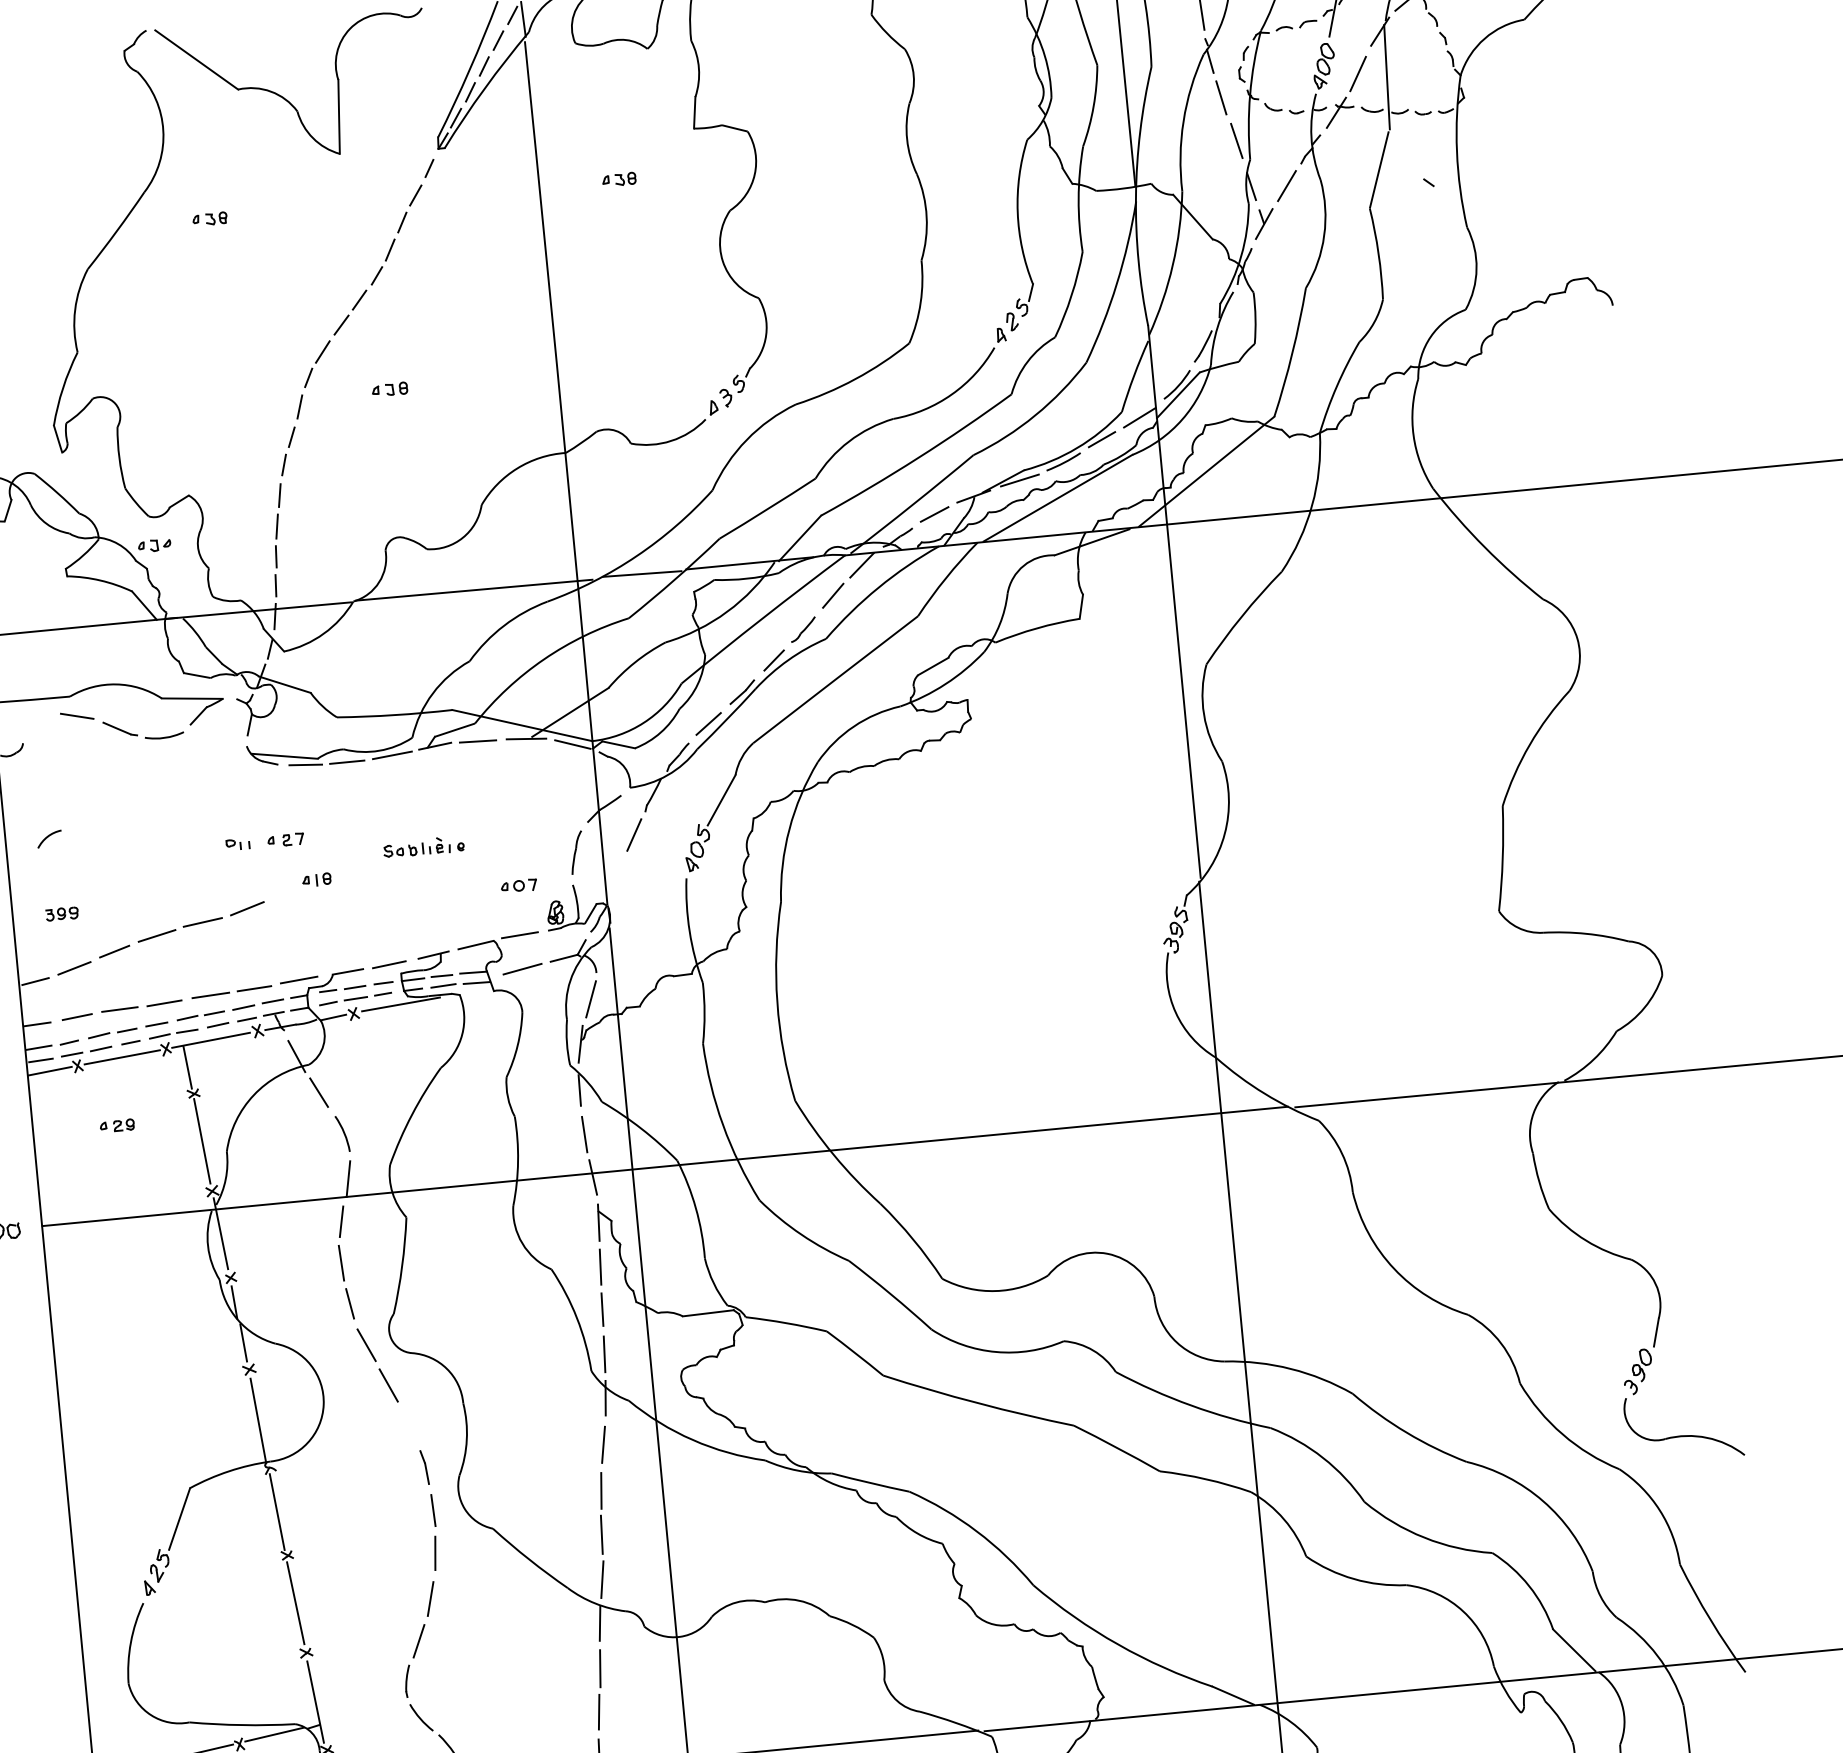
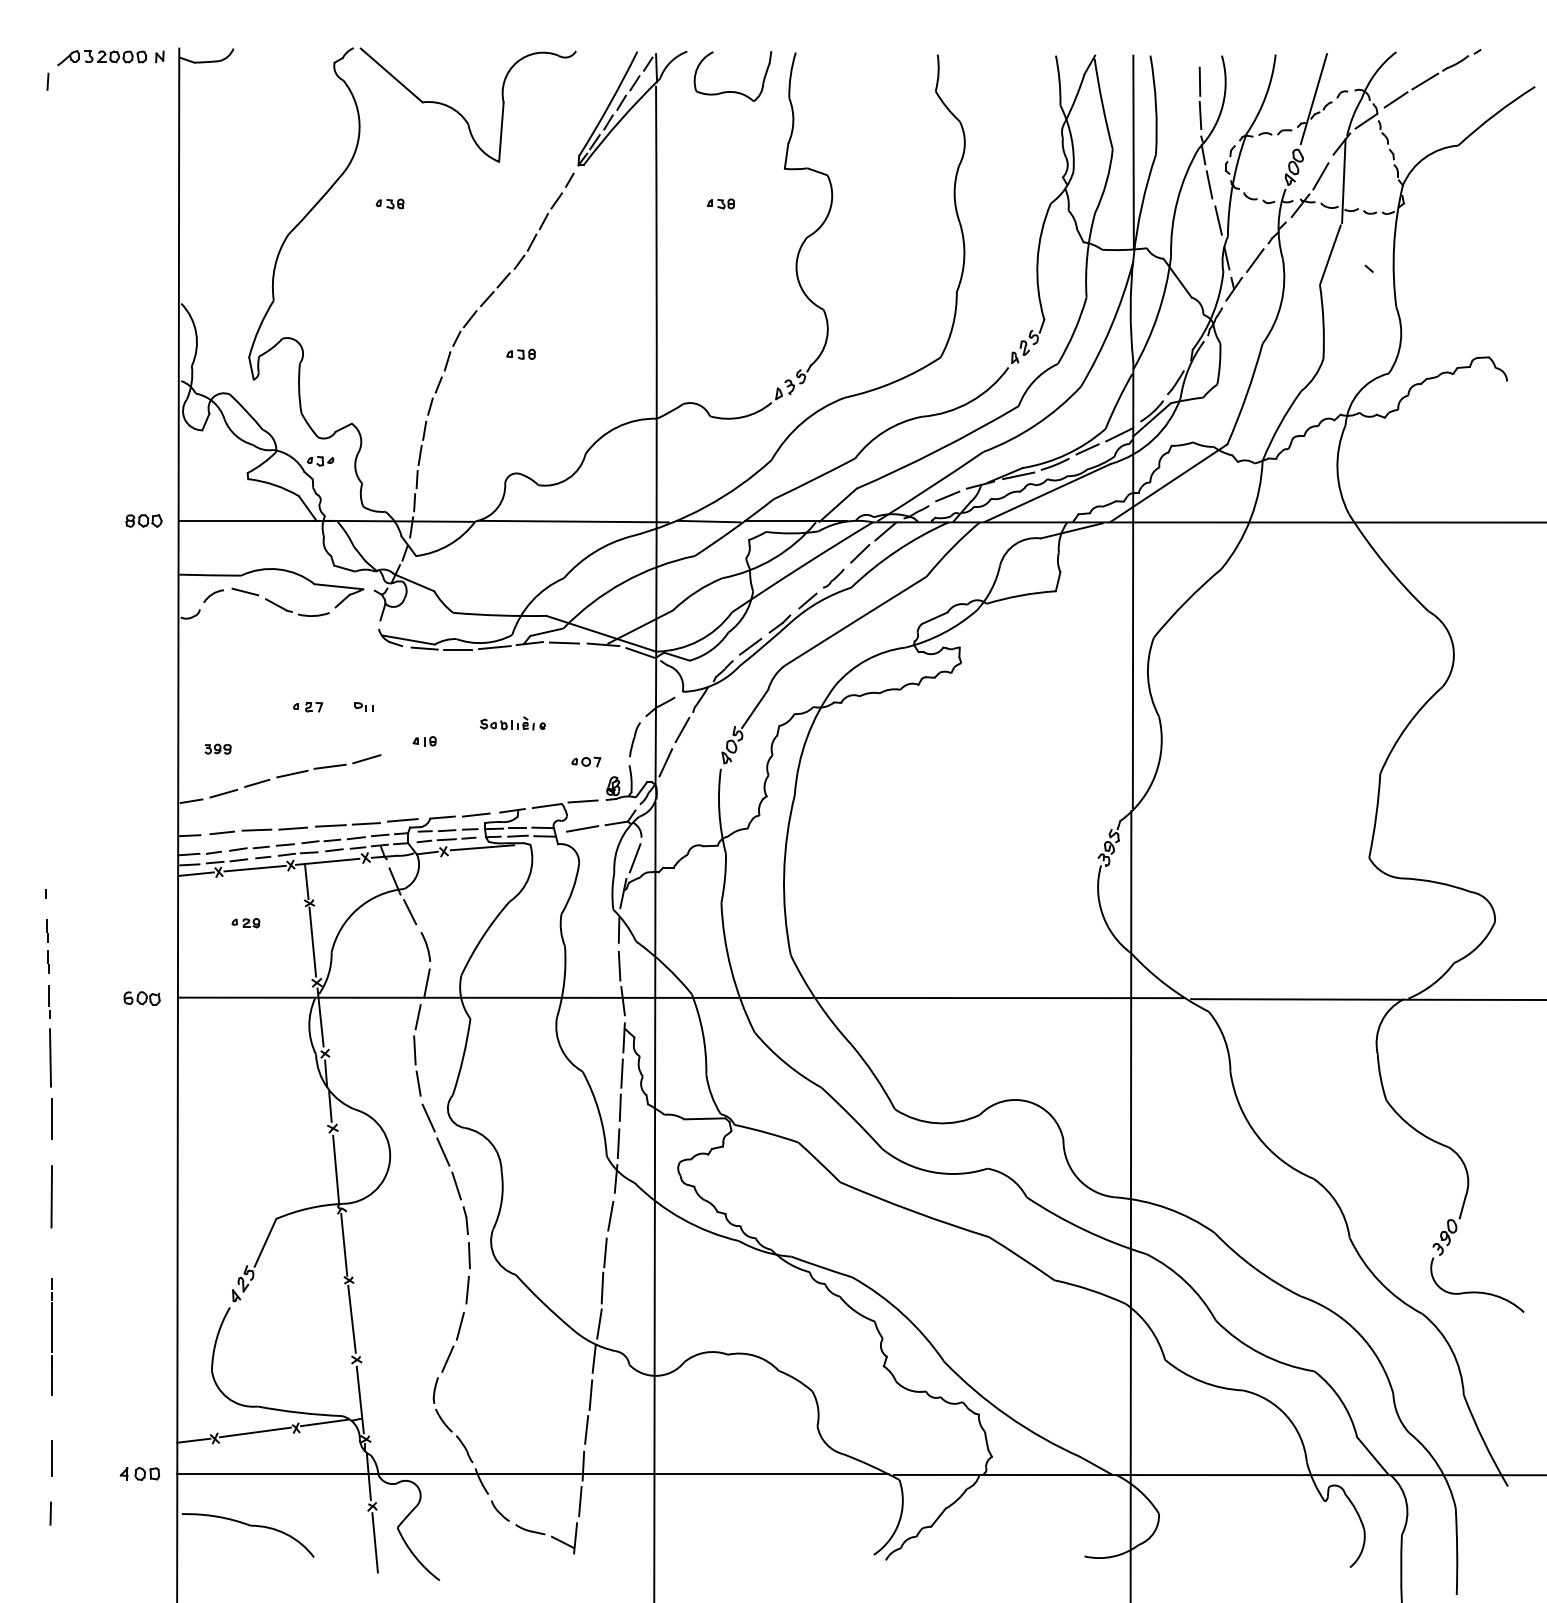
arc: (47, 838) -> (212, 595), moved
part: (286, 840) -> (308, 707), moved
line: (617, 877) -> (665, 762), added
line: (409, 1425) -> (456, 1185), added

